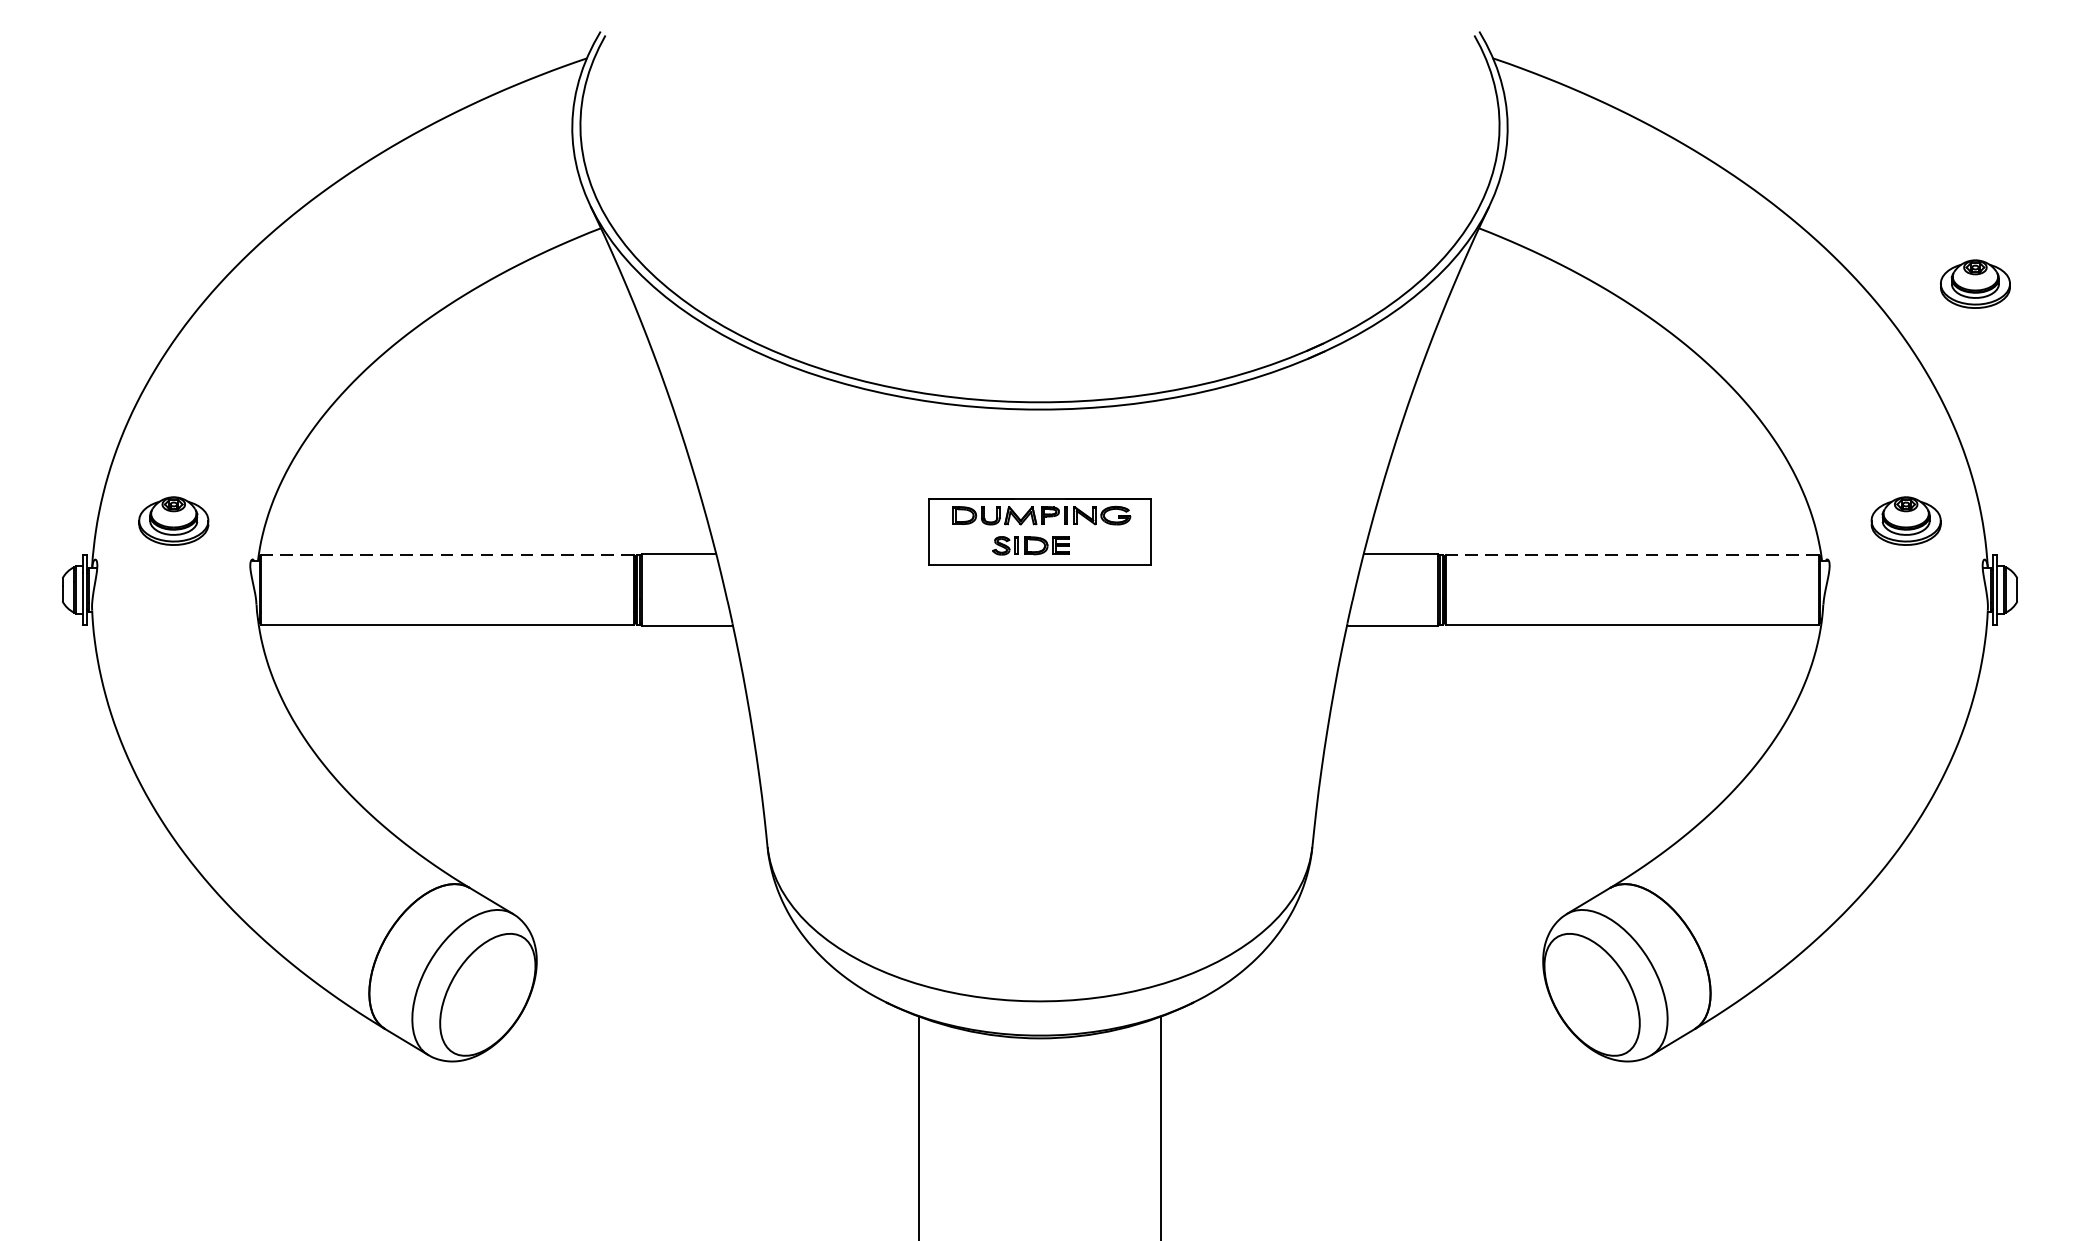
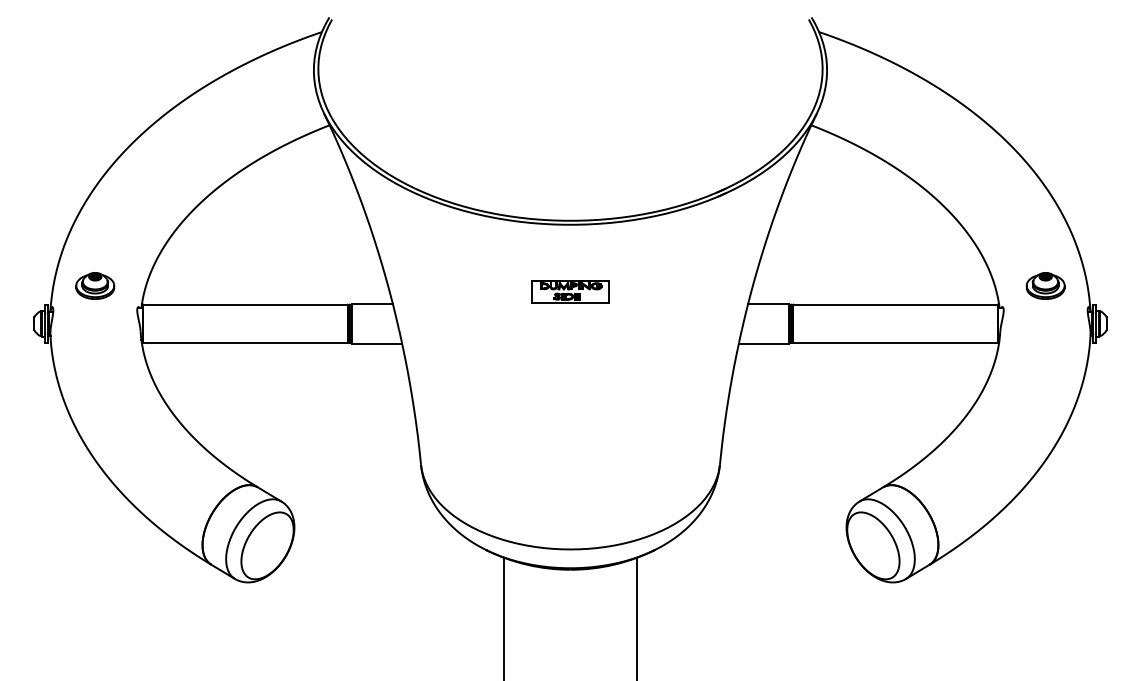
part: (1975, 283) -> (1083, 155), removed
part: (1040, 531) -> (570, 291), size x0.62
line: (445, 554) -> (244, 304), dashed -> solid
line: (1632, 554) -> (895, 304), dashed -> solid

